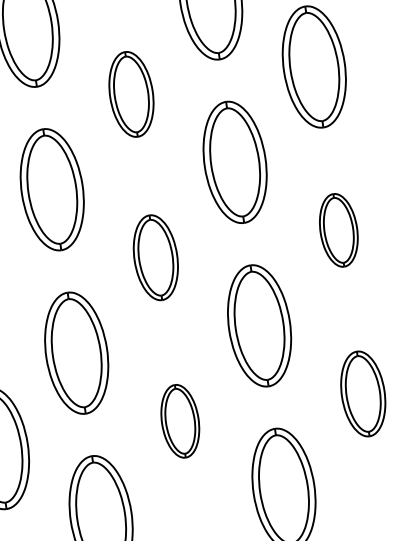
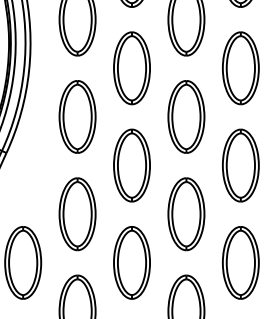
part: (130, 94) -> (131, 68), size x1.43
part: (338, 230) -> (240, 165), size x1.67
part: (155, 257) -> (131, 165), size x1.43
part: (362, 393) -> (240, 262), size x1.43
part: (179, 420) -> (131, 262), size x1.67

